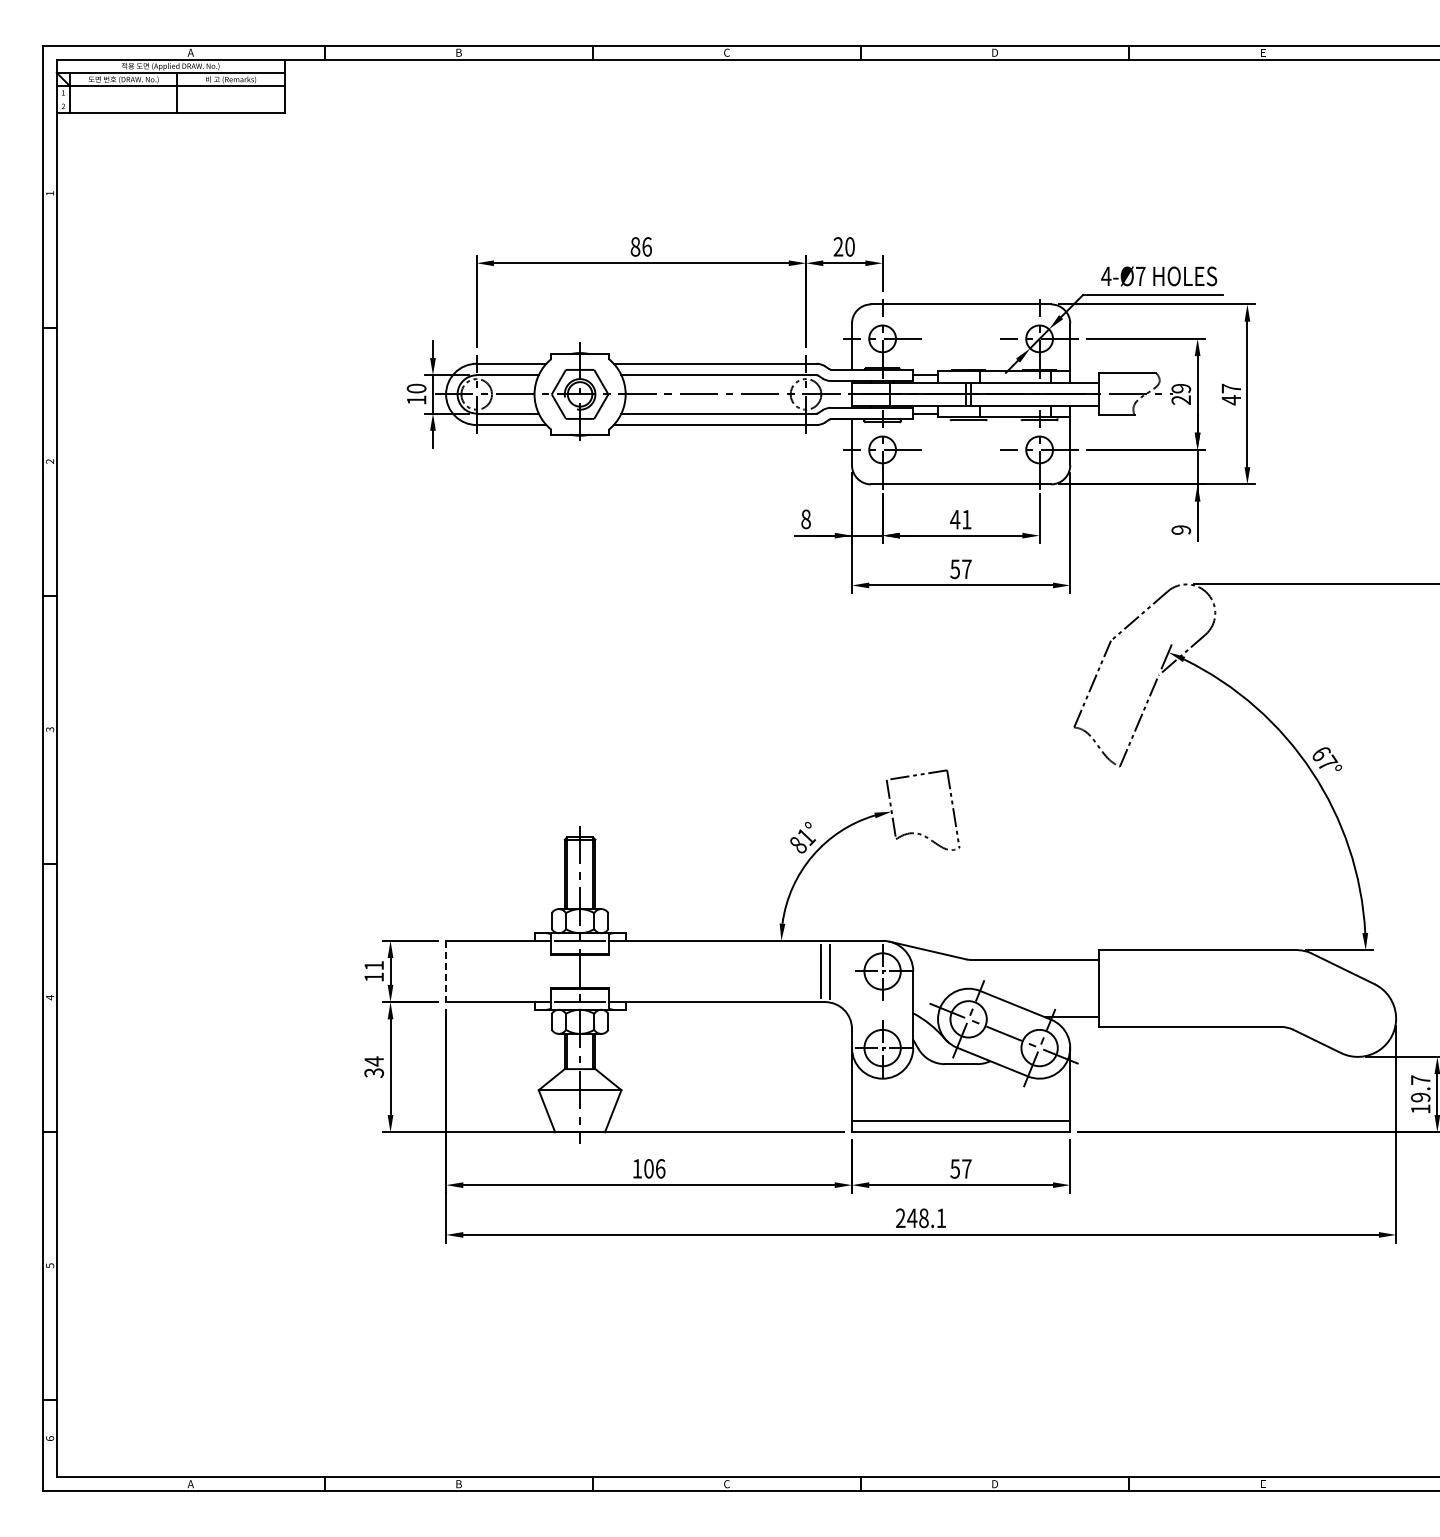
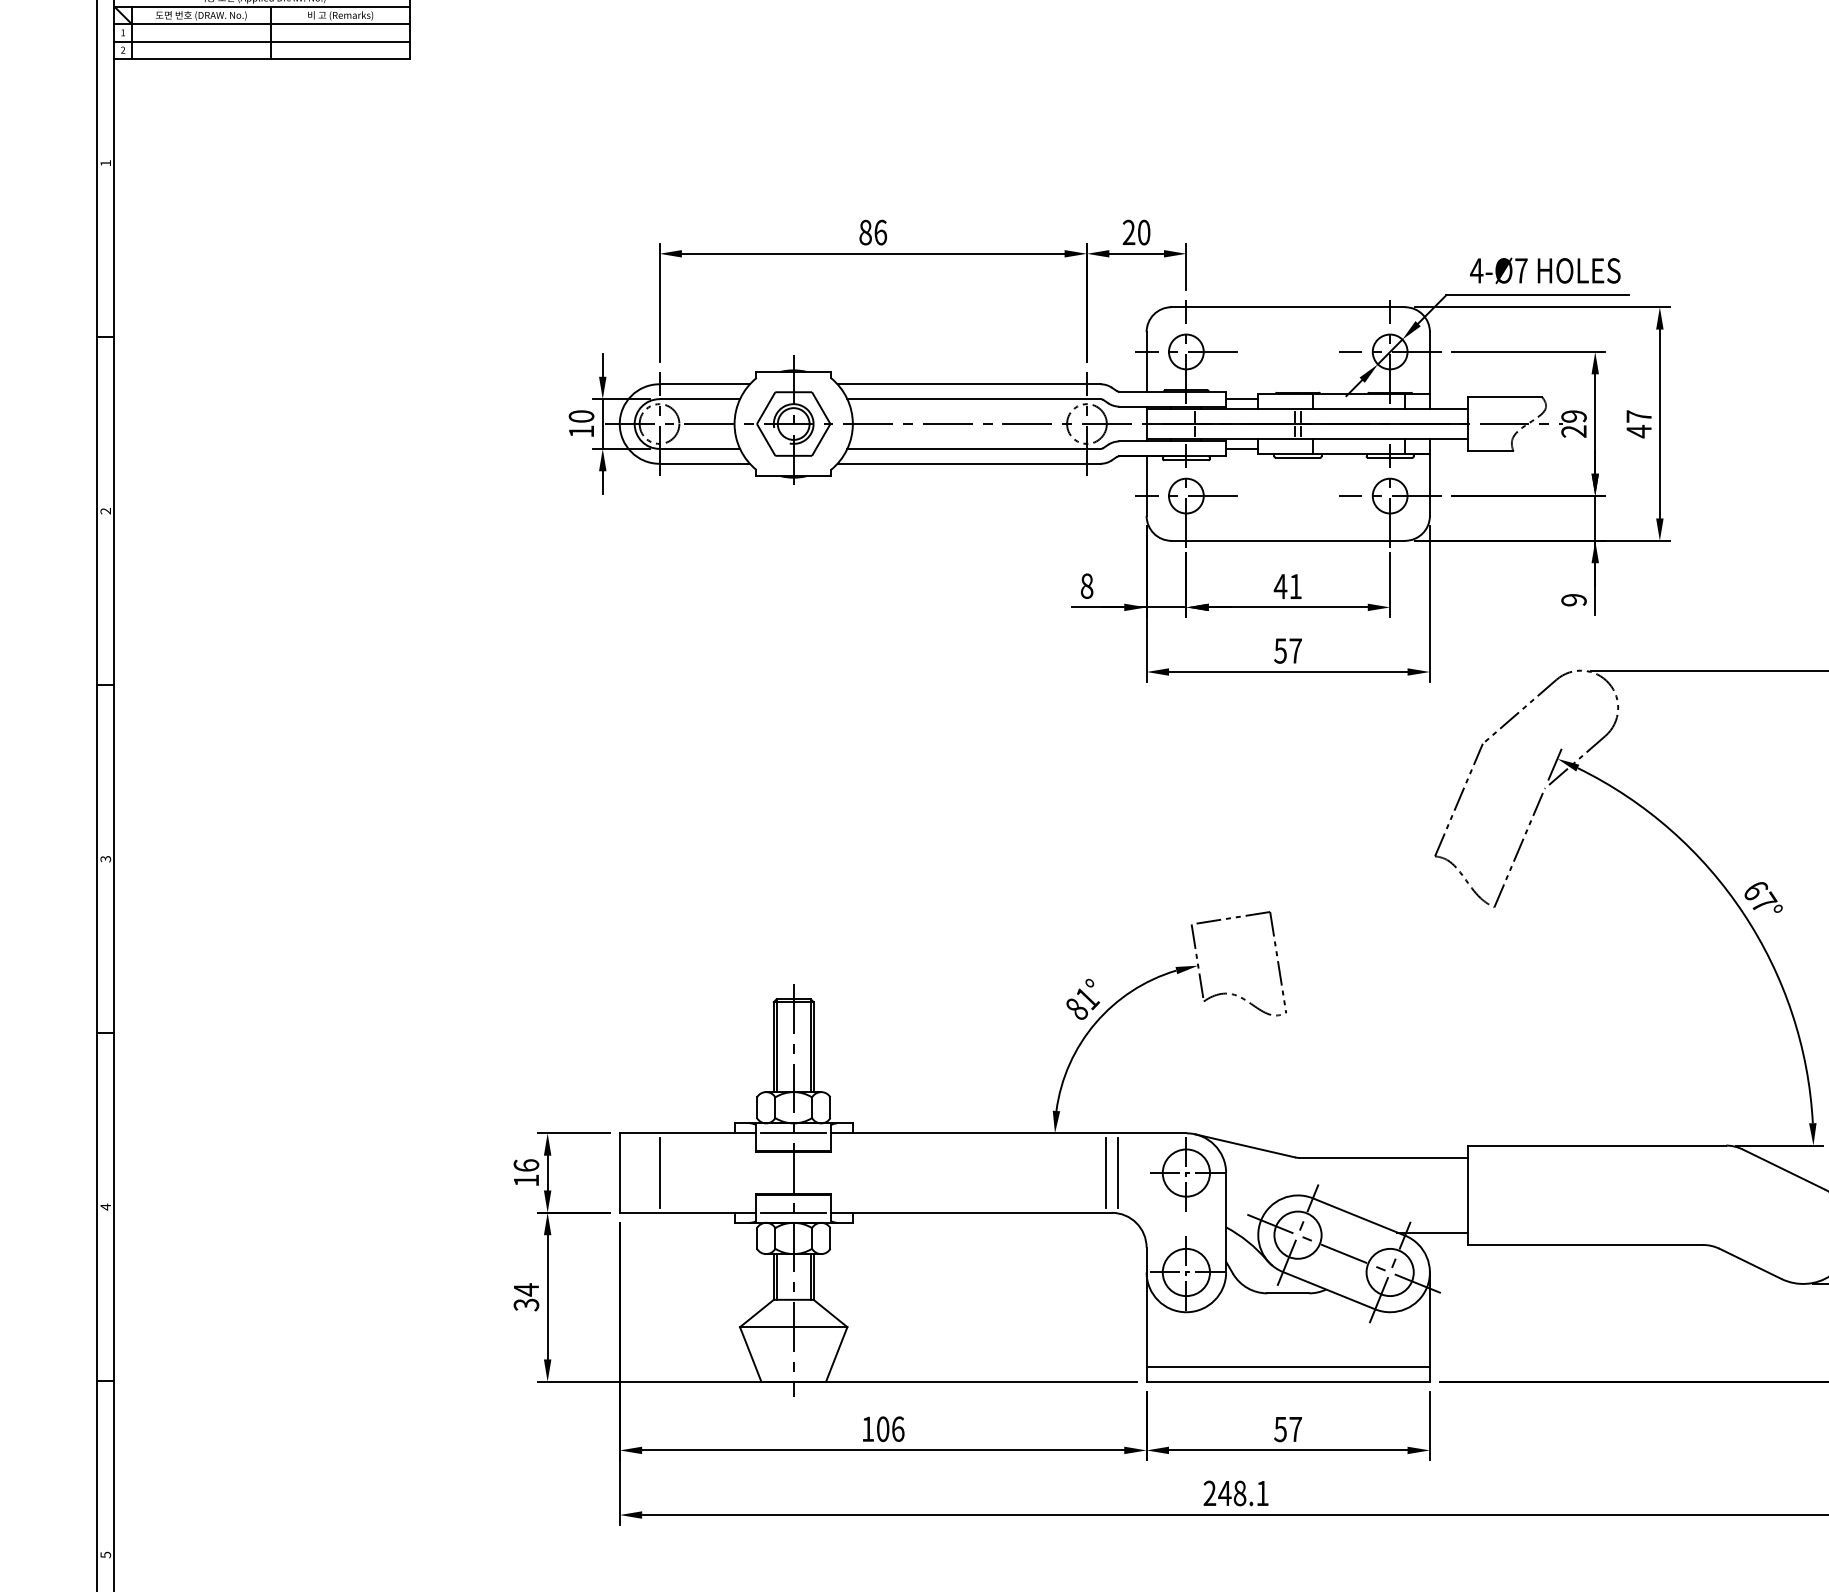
line: (170, 99) -> (262, 41), added
text: (374, 965) -> (526, 1165), 11 -> 16
line: (446, 971) -> (620, 1173), dashed -> solid
line: (476, 971) -> (659, 1173), added

